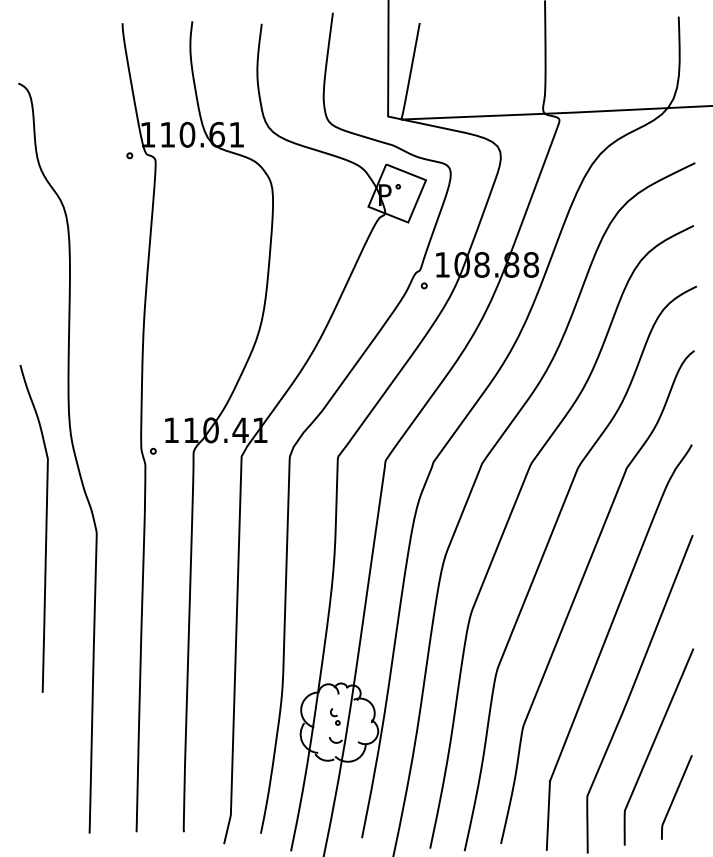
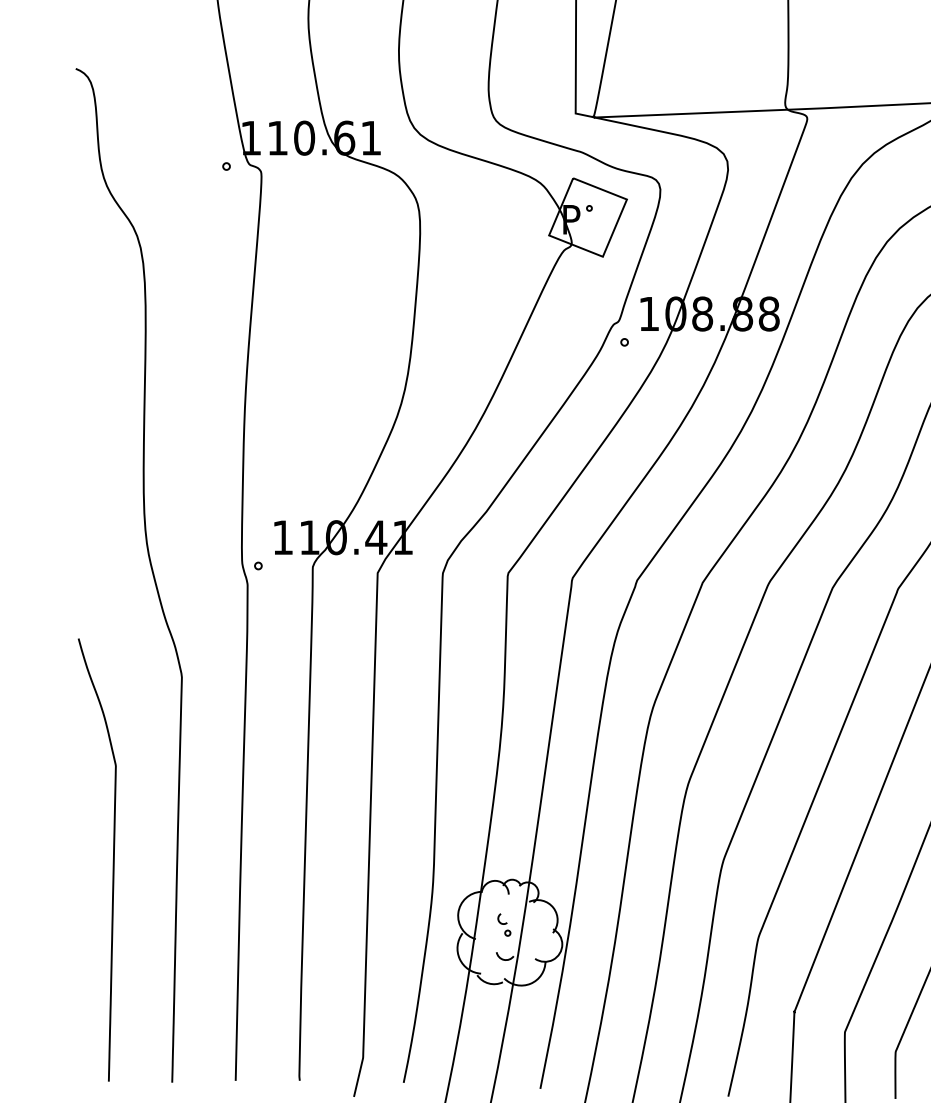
curve: (45, 528) -> (112, 859), moved

